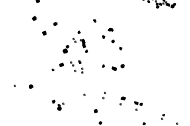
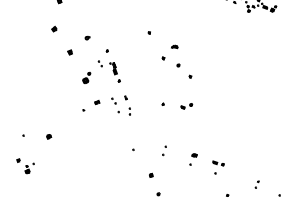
part: (74, 41) -> (100, 65), moved
part: (118, 66) -> (187, 105), size x0.62
part: (58, 104) -> (26, 165), moved

